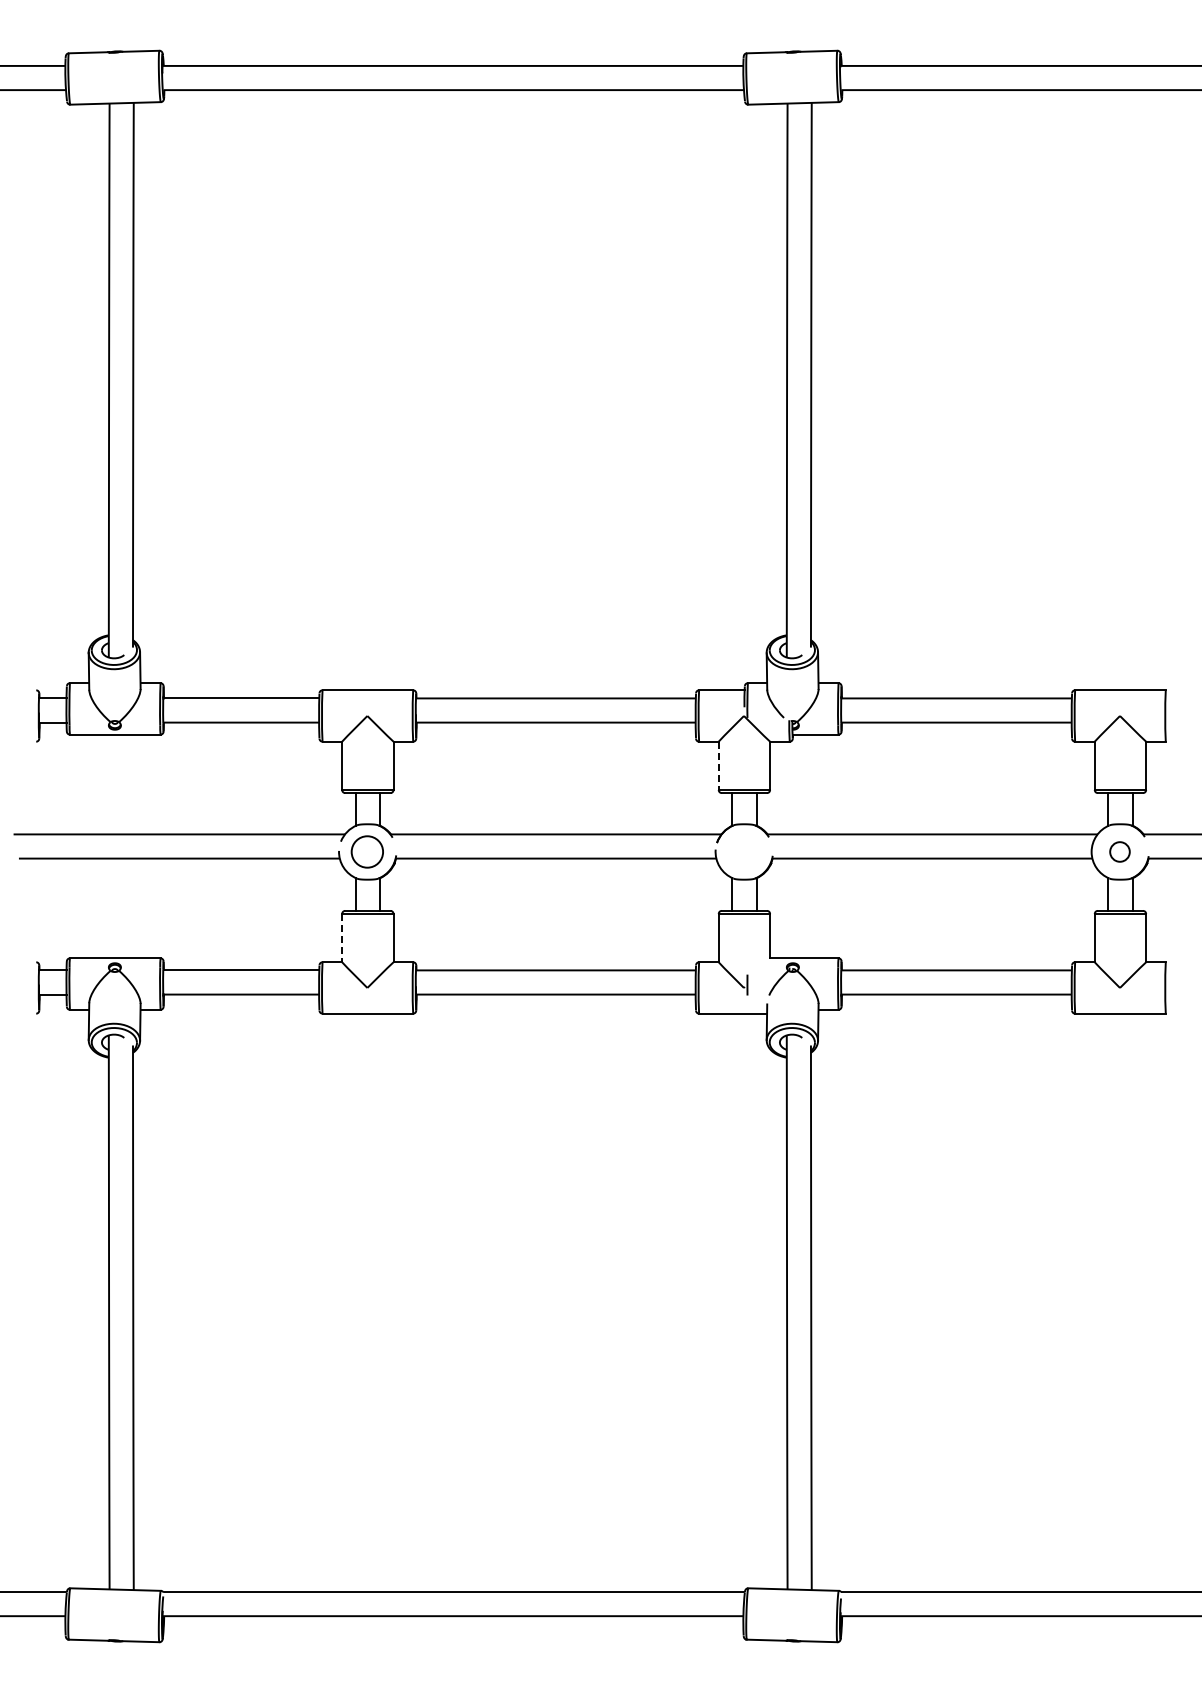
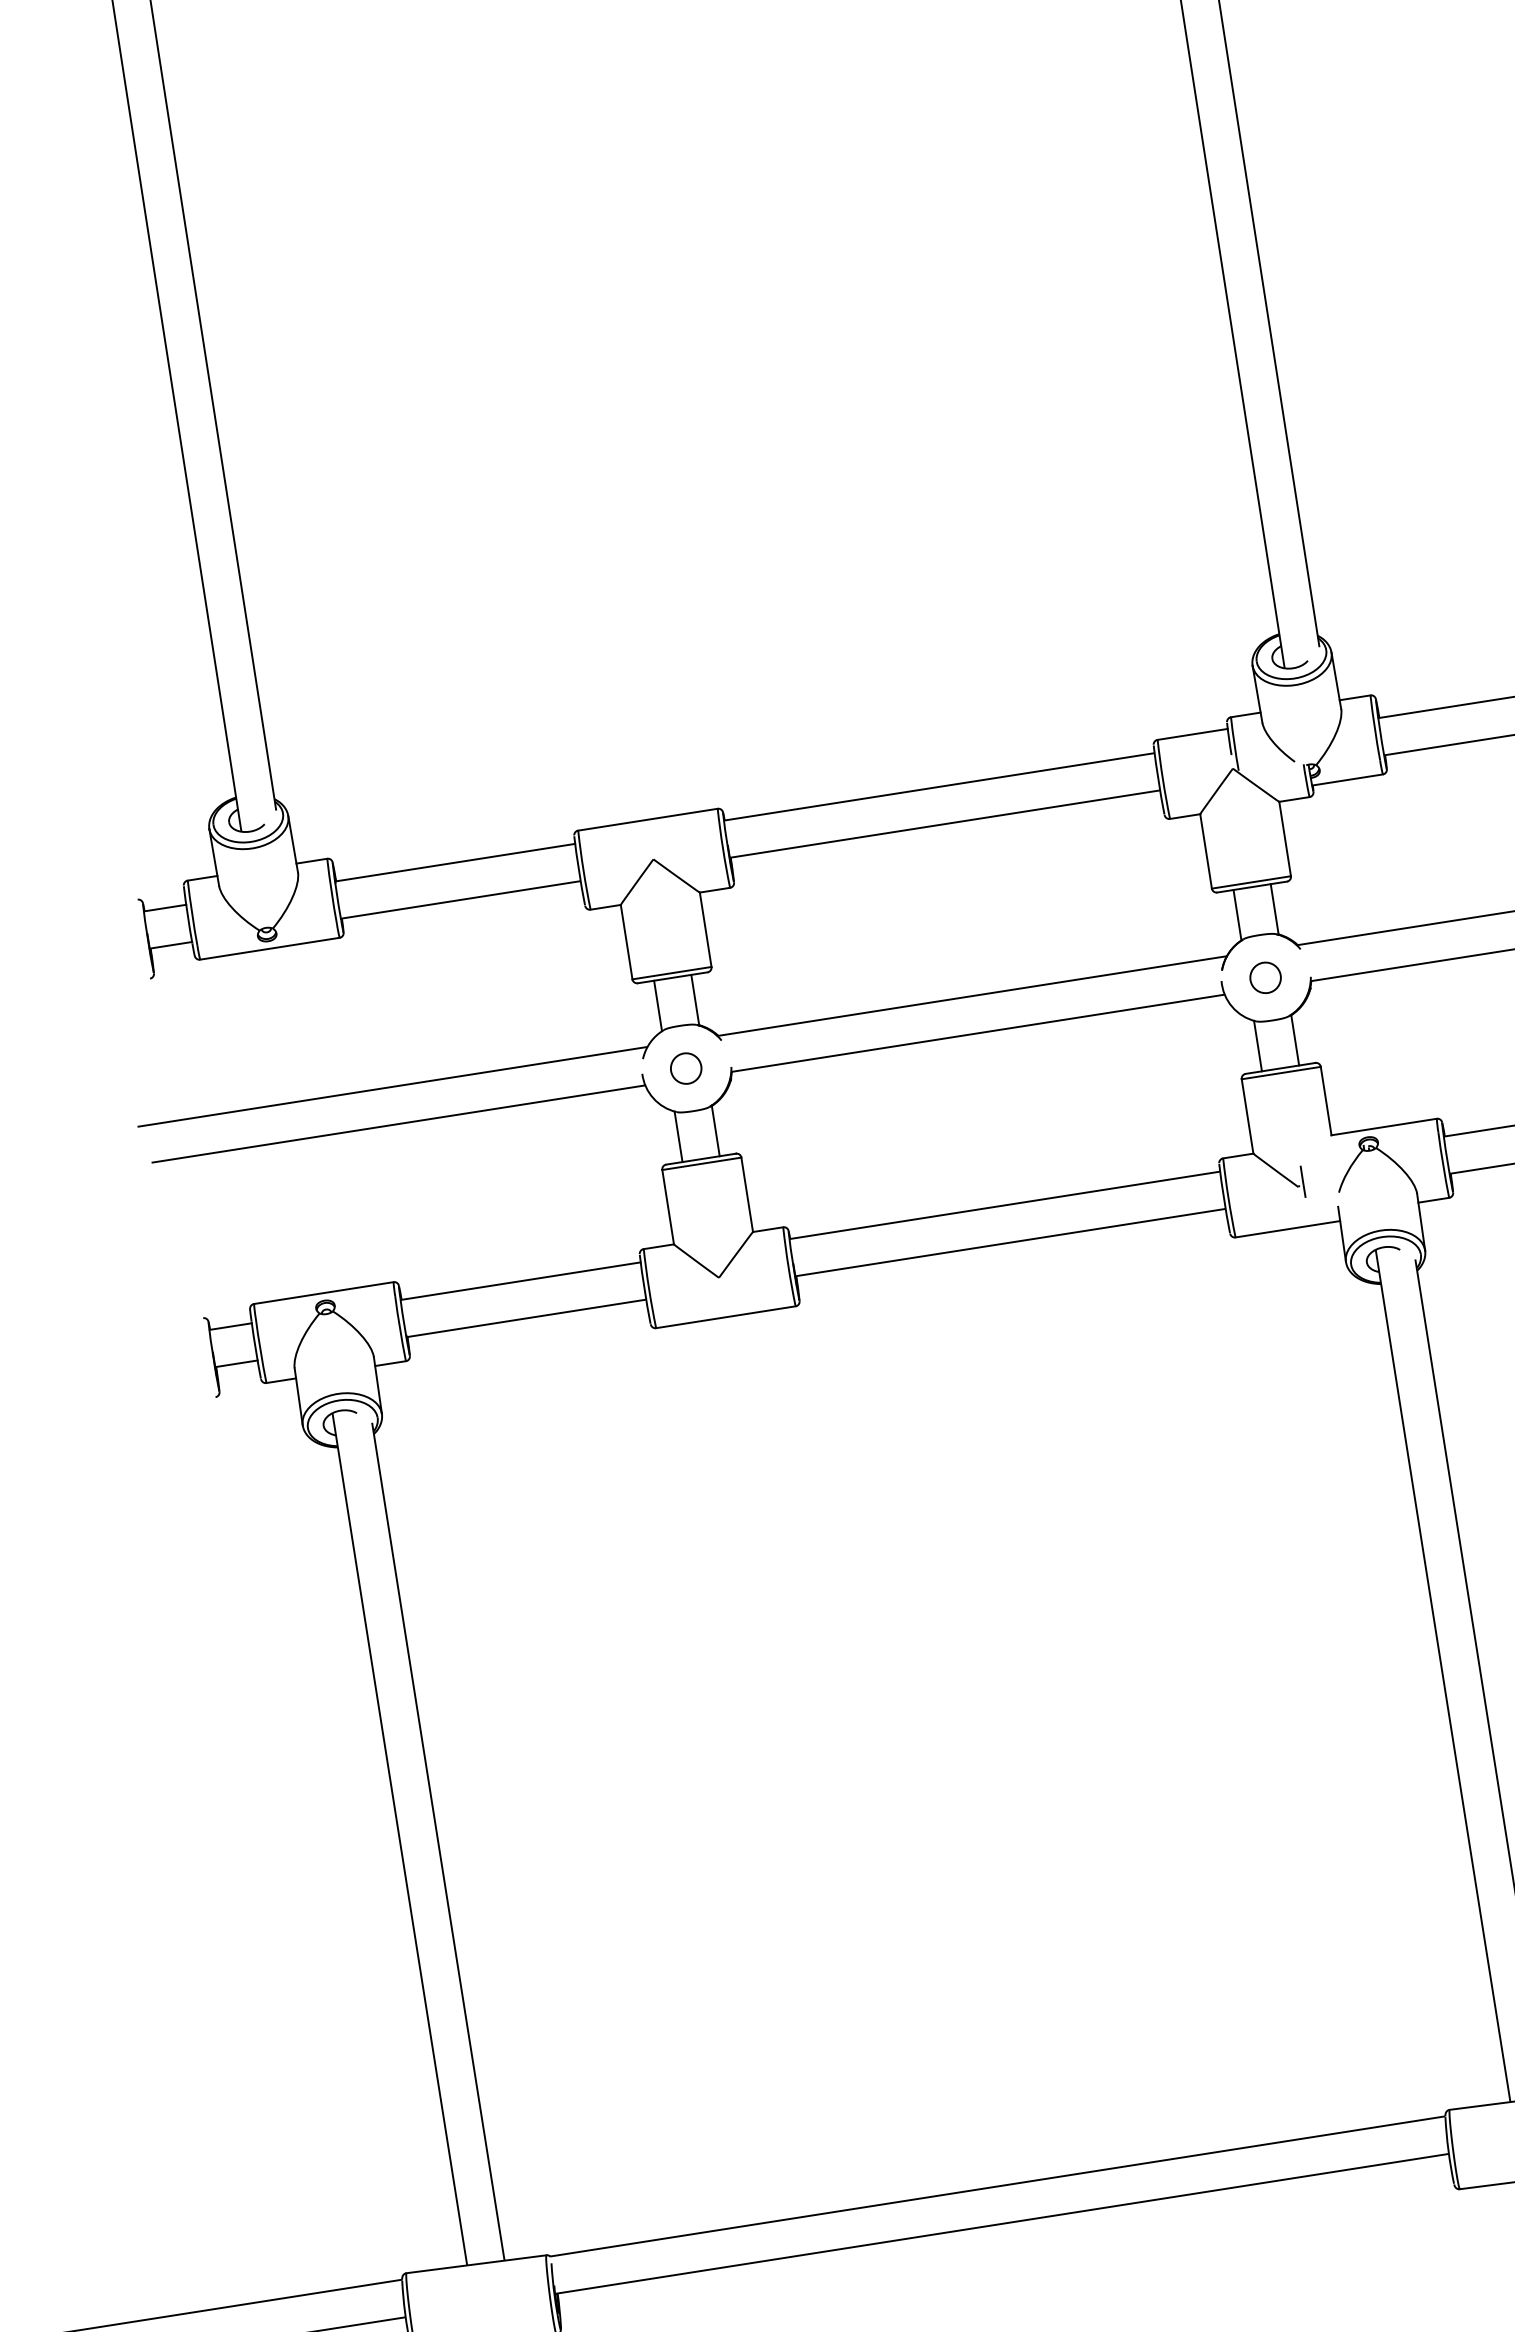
line: (718, 766) -> (1205, 852), dashed -> solid
circle: (367, 851) -> (686, 1067), size x0.62
circle: (743, 851) -> (1264, 977), added
line: (342, 938) -> (668, 1207), dashed -> solid

